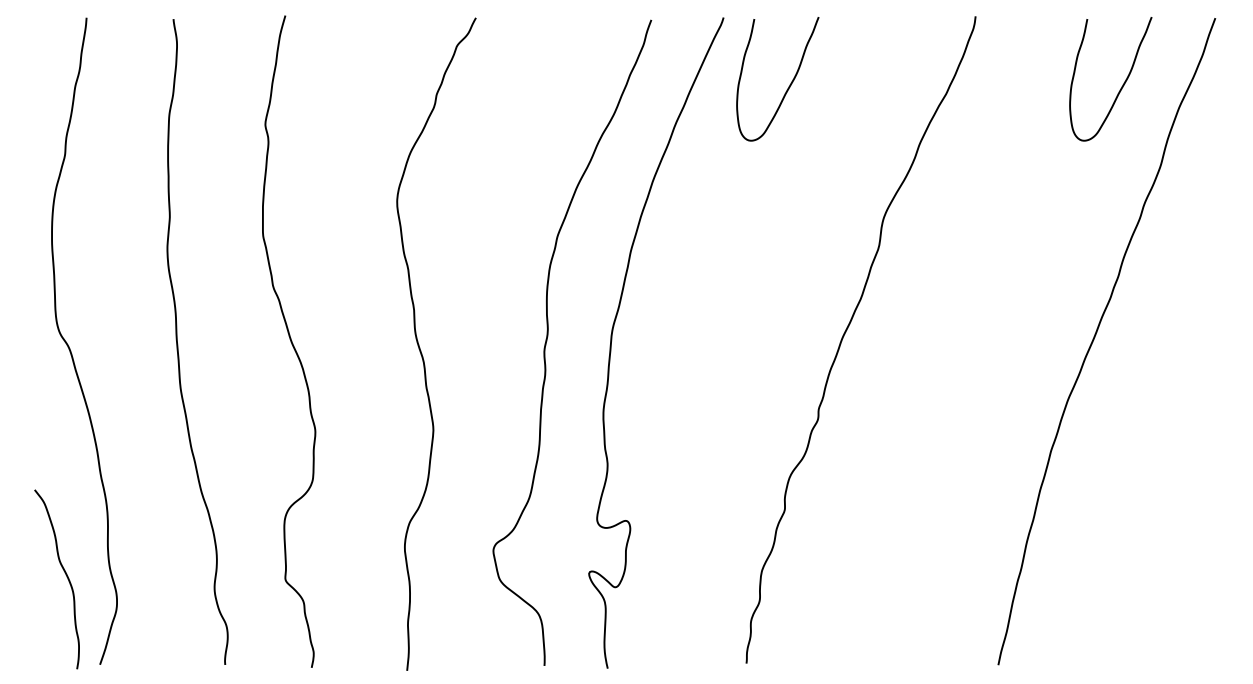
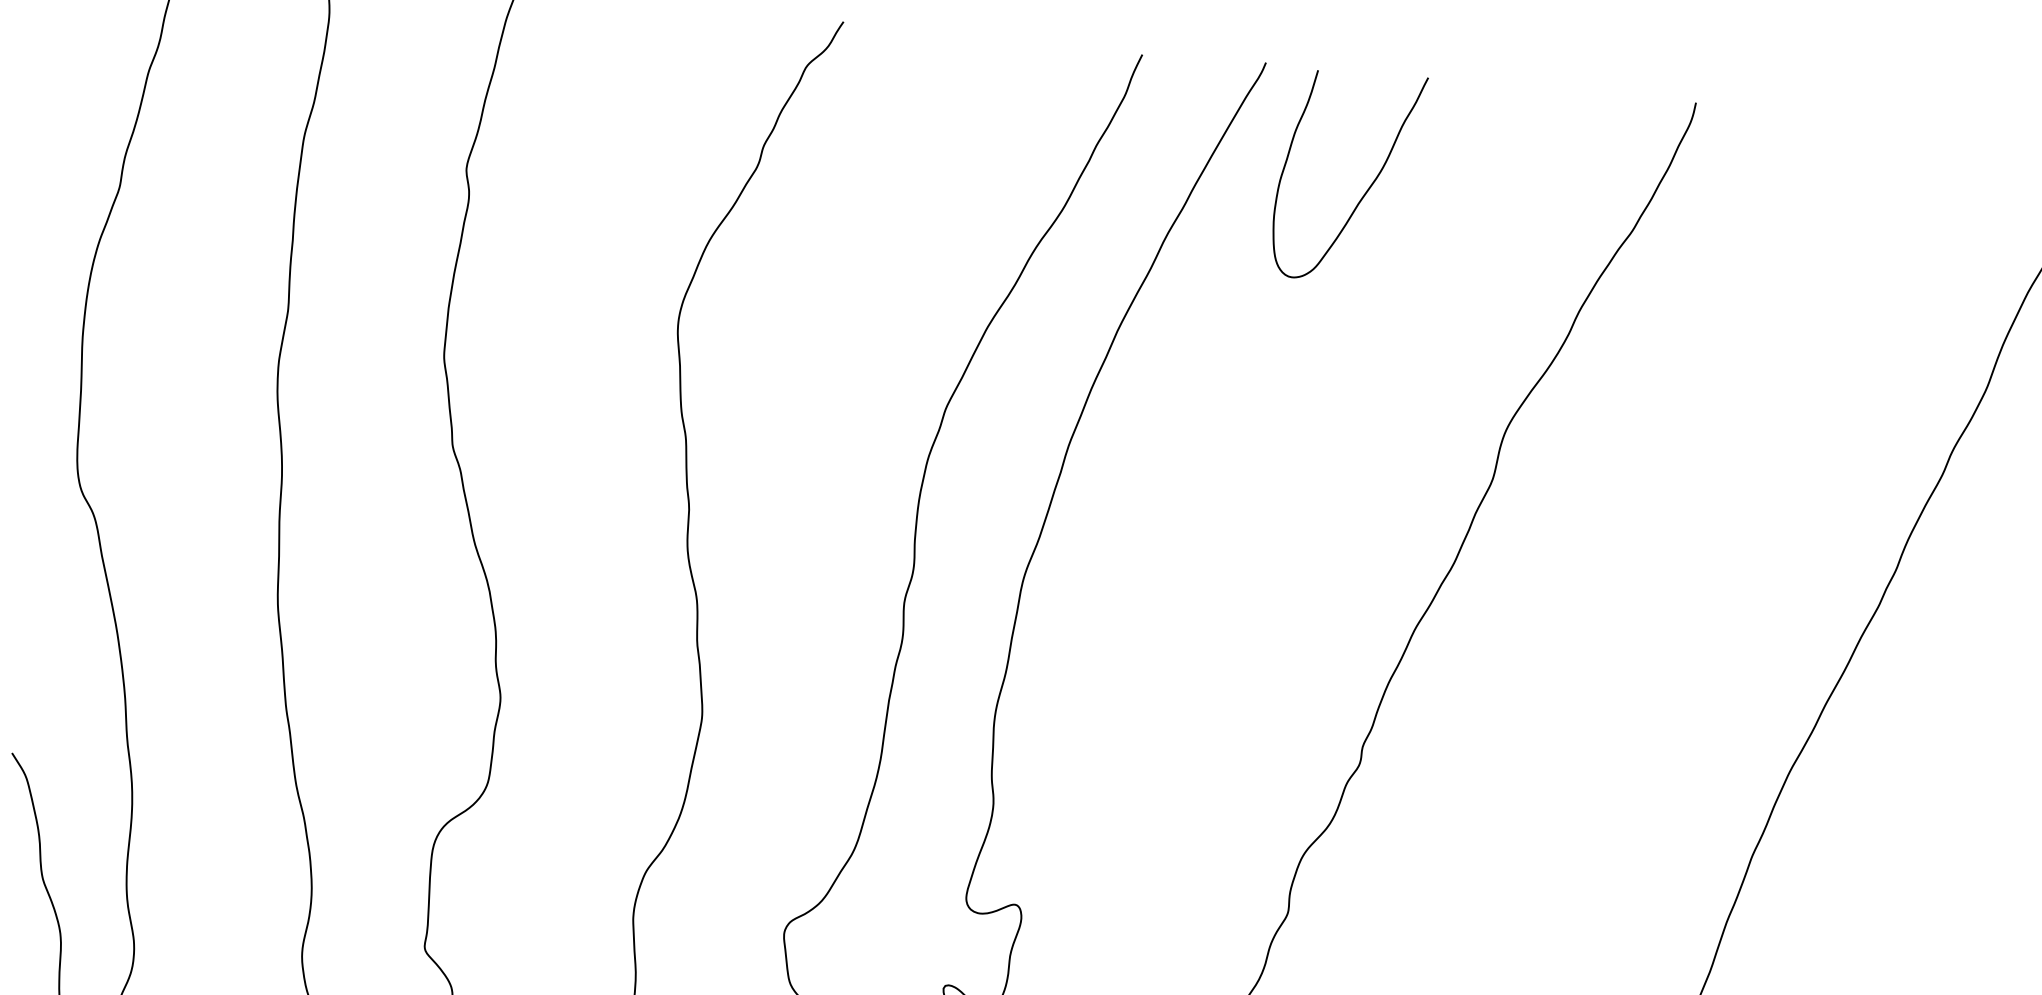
curve: (1122, 84) -> (1935, 243), removed

